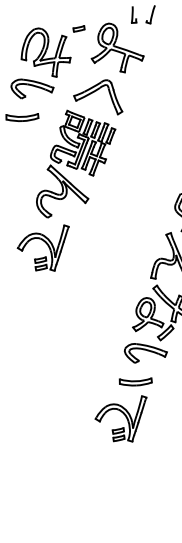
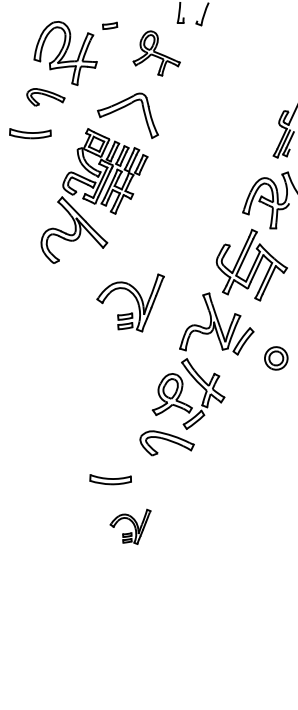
part: (116, 47) -> (156, 53), size x0.7
part: (32, 88) -> (45, 97), size x0.7
part: (44, 248) -> (130, 302), moved
part: (135, 381) -> (110, 479), moved
part: (121, 419) -> (130, 526), size x0.6

